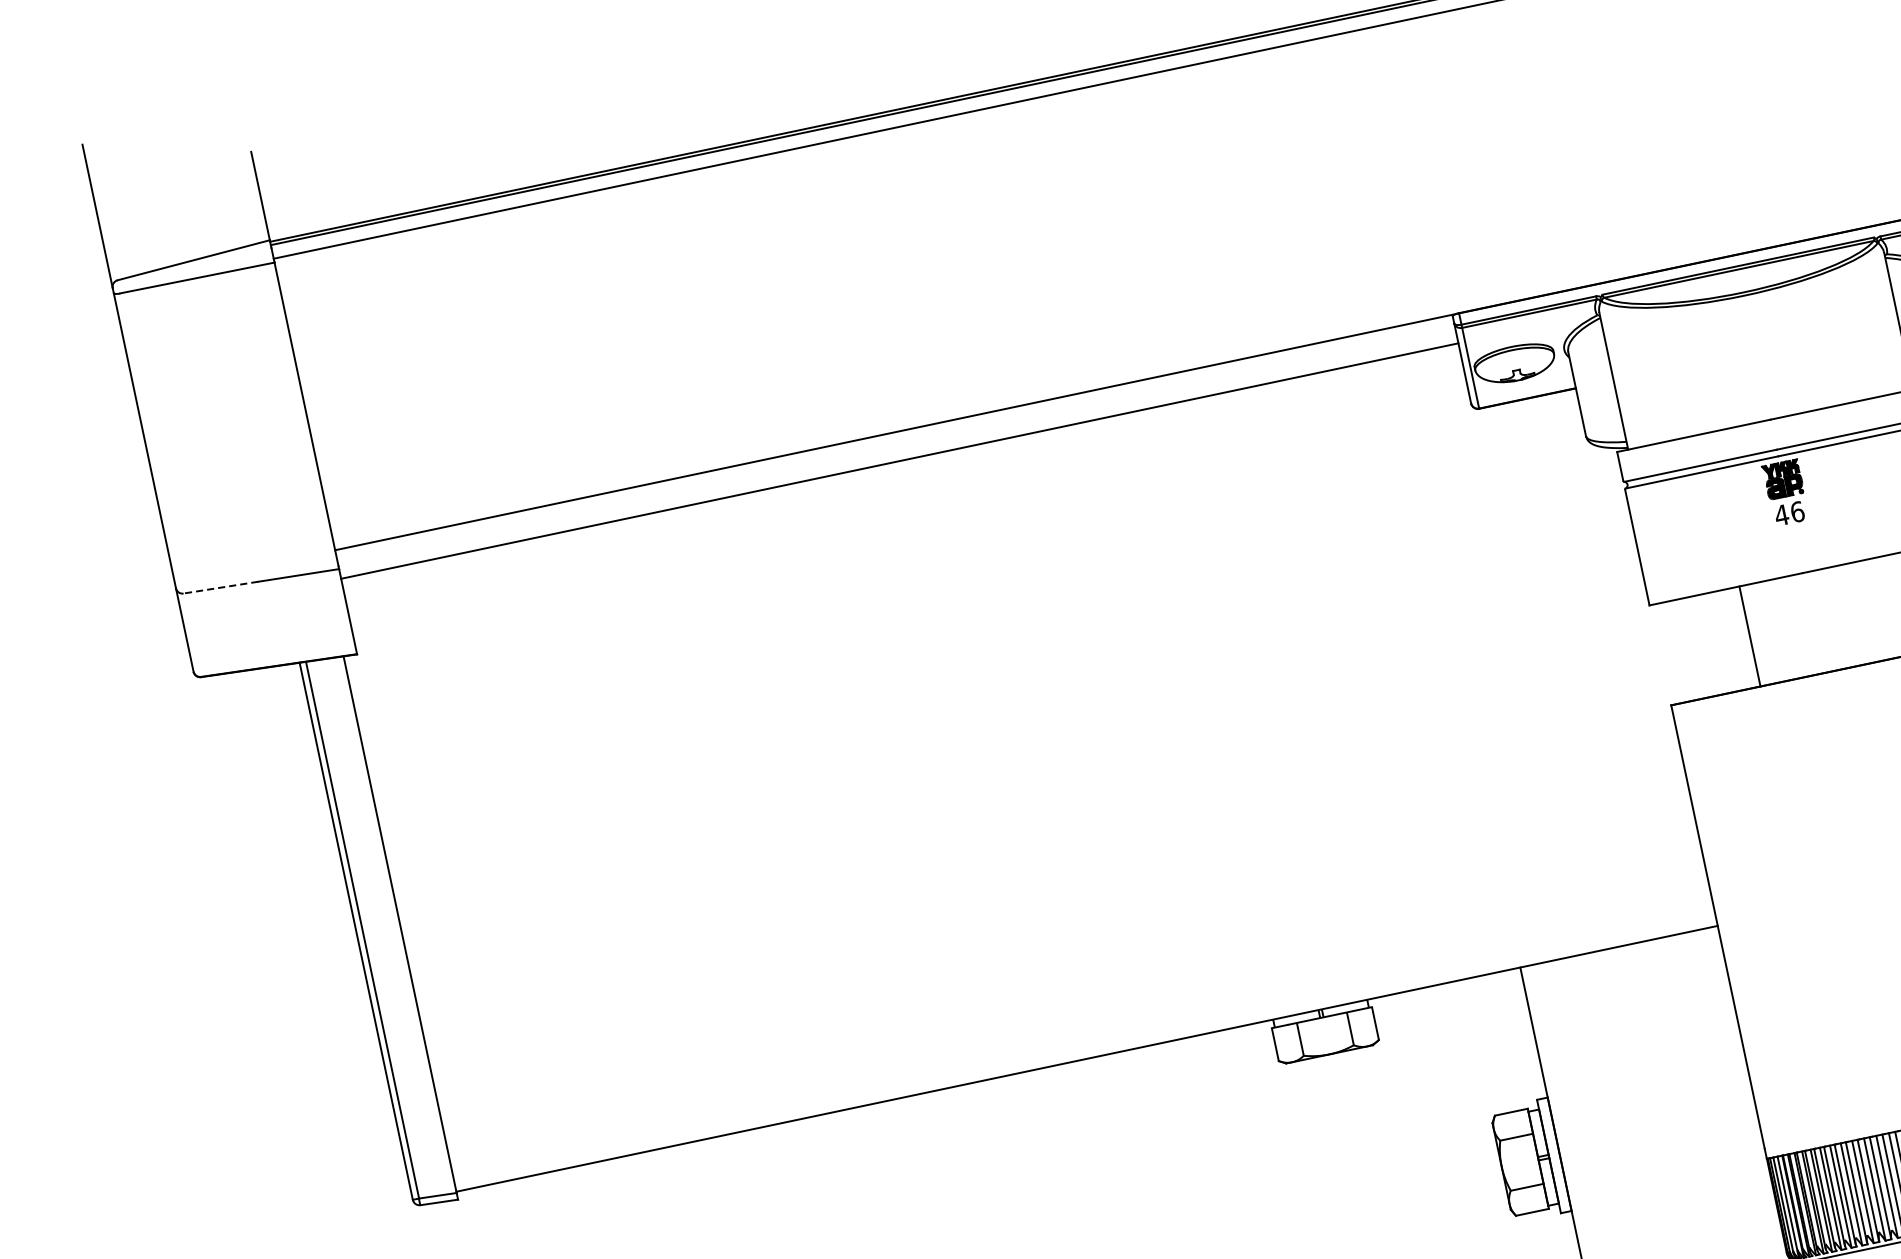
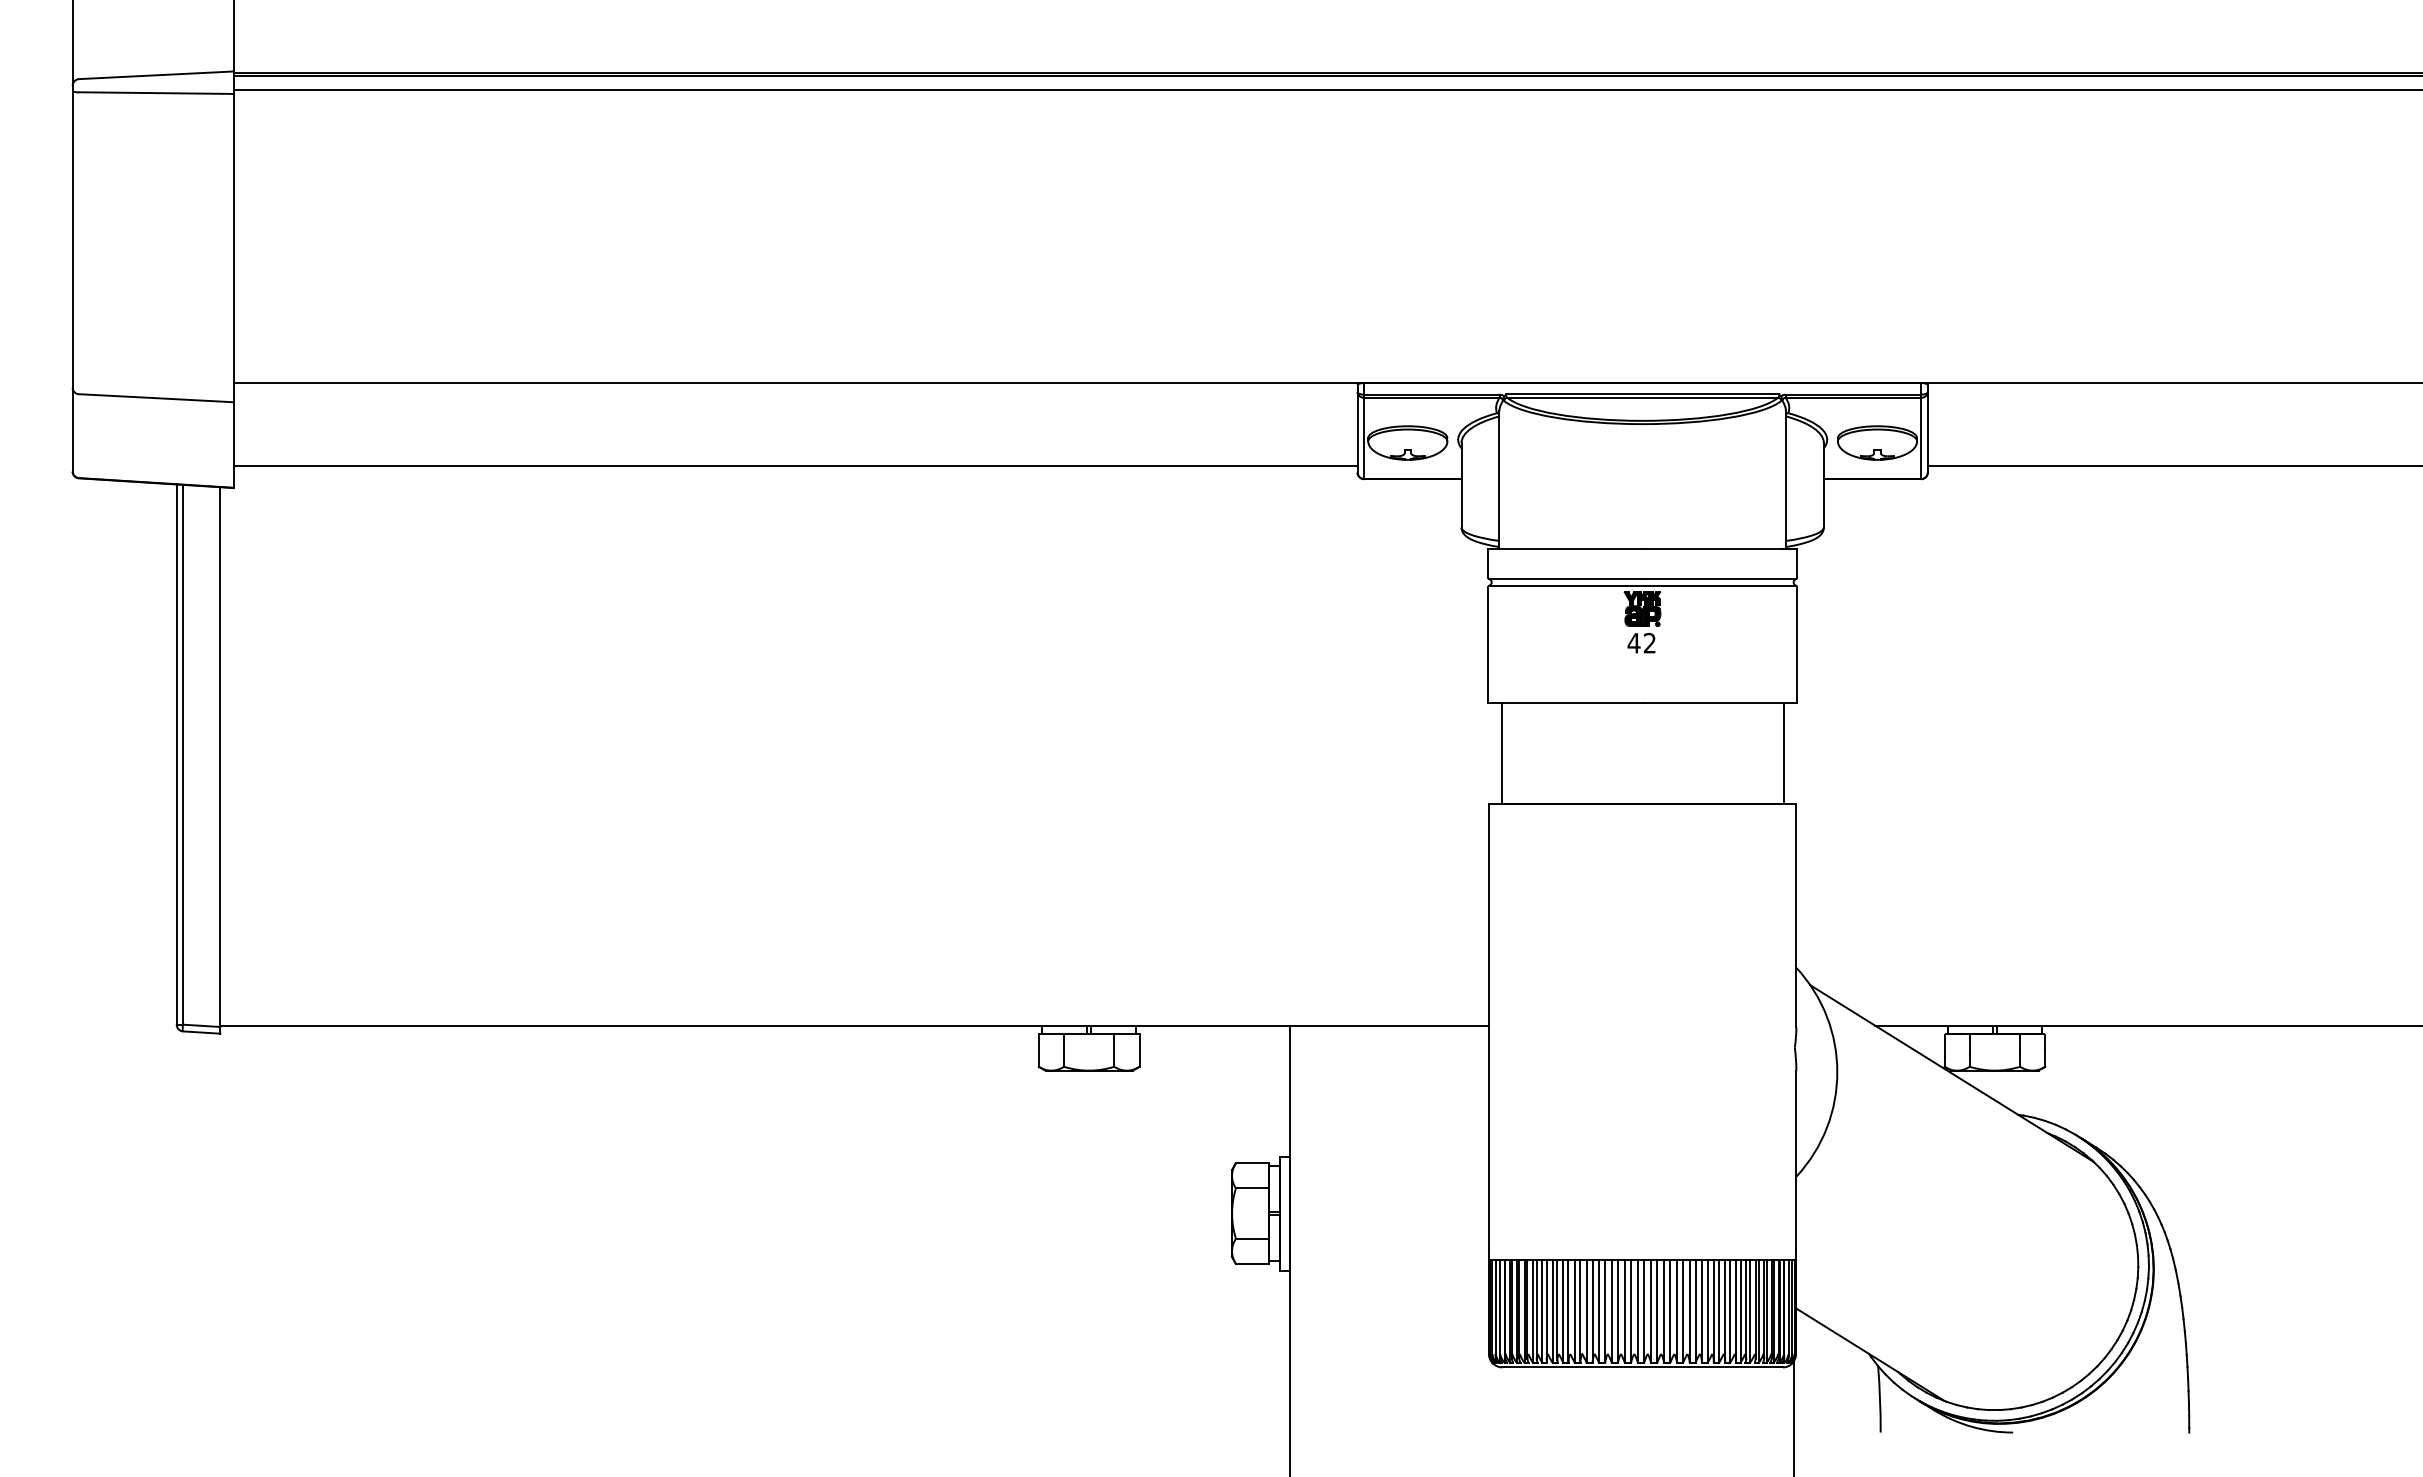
line: (899, 461) -> (795, 466), moved
text: (1797, 511) -> (1649, 642), 46 -> 42
line: (220, 588) -> (115, 396), dashed -> solid
line: (1749, 636) -> (1501, 753), moved

